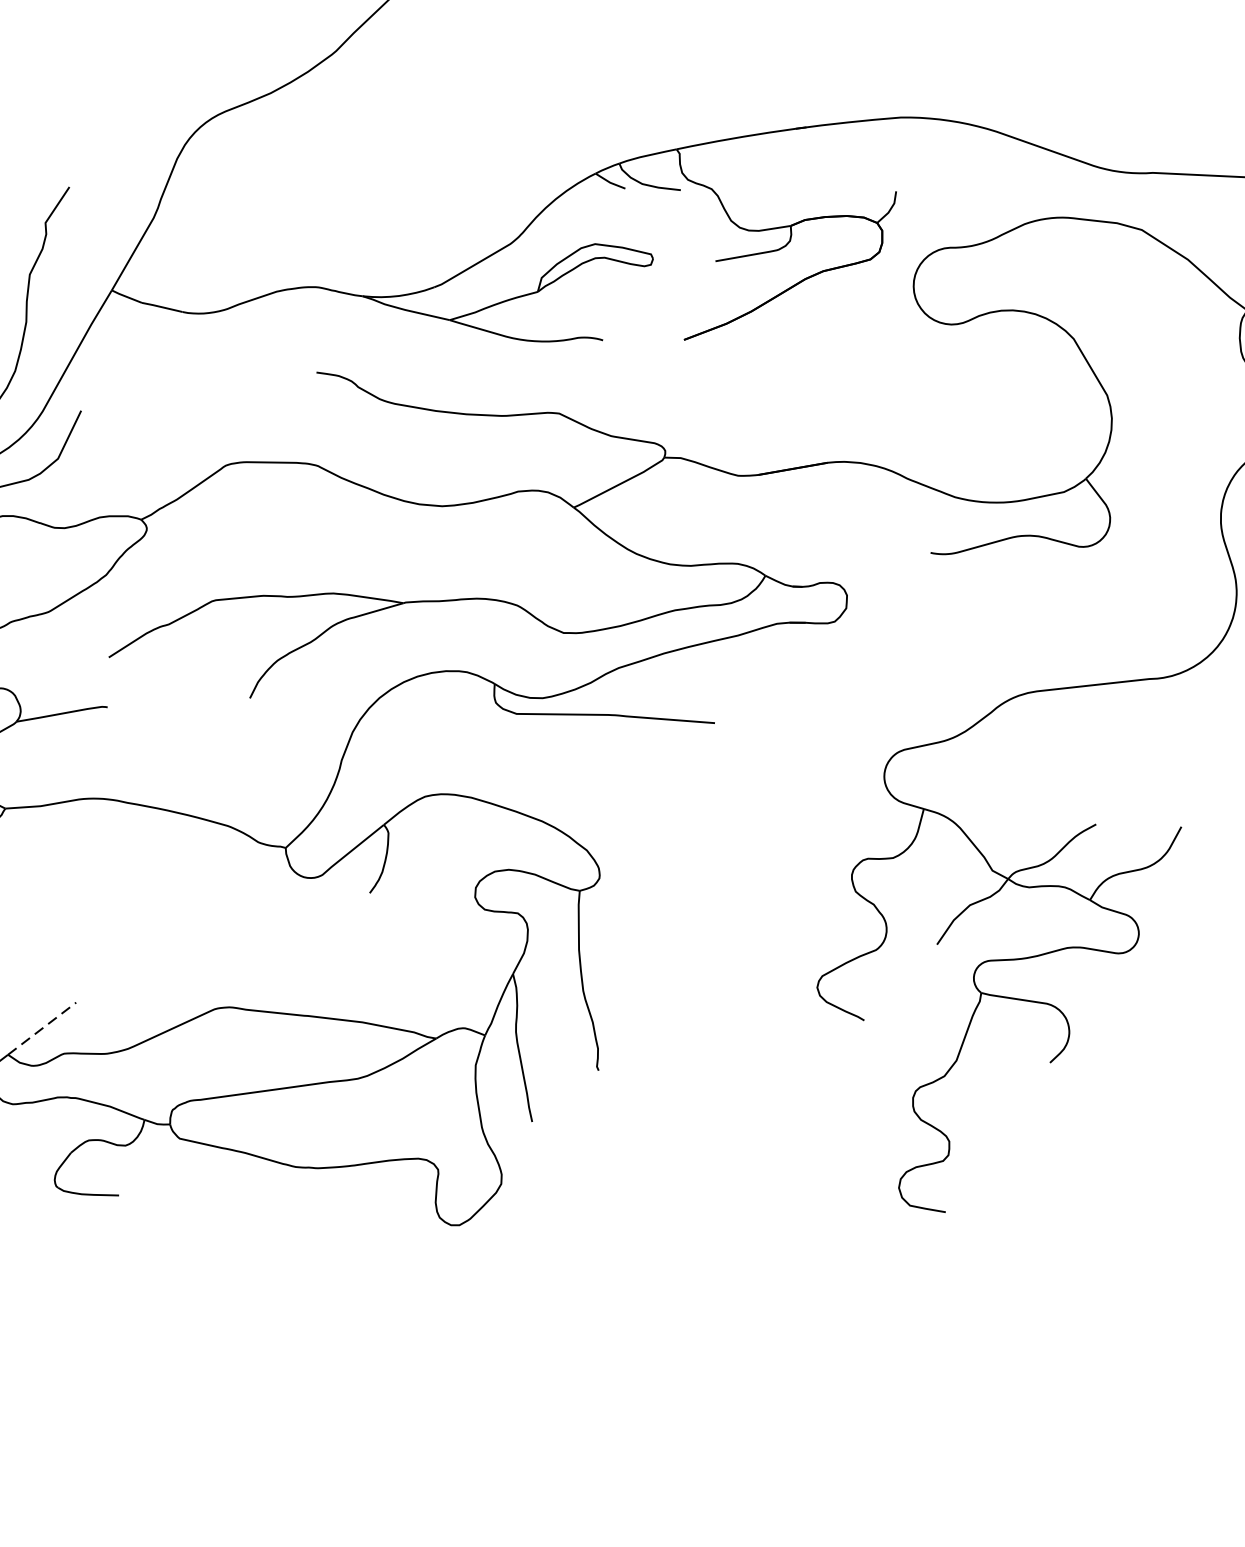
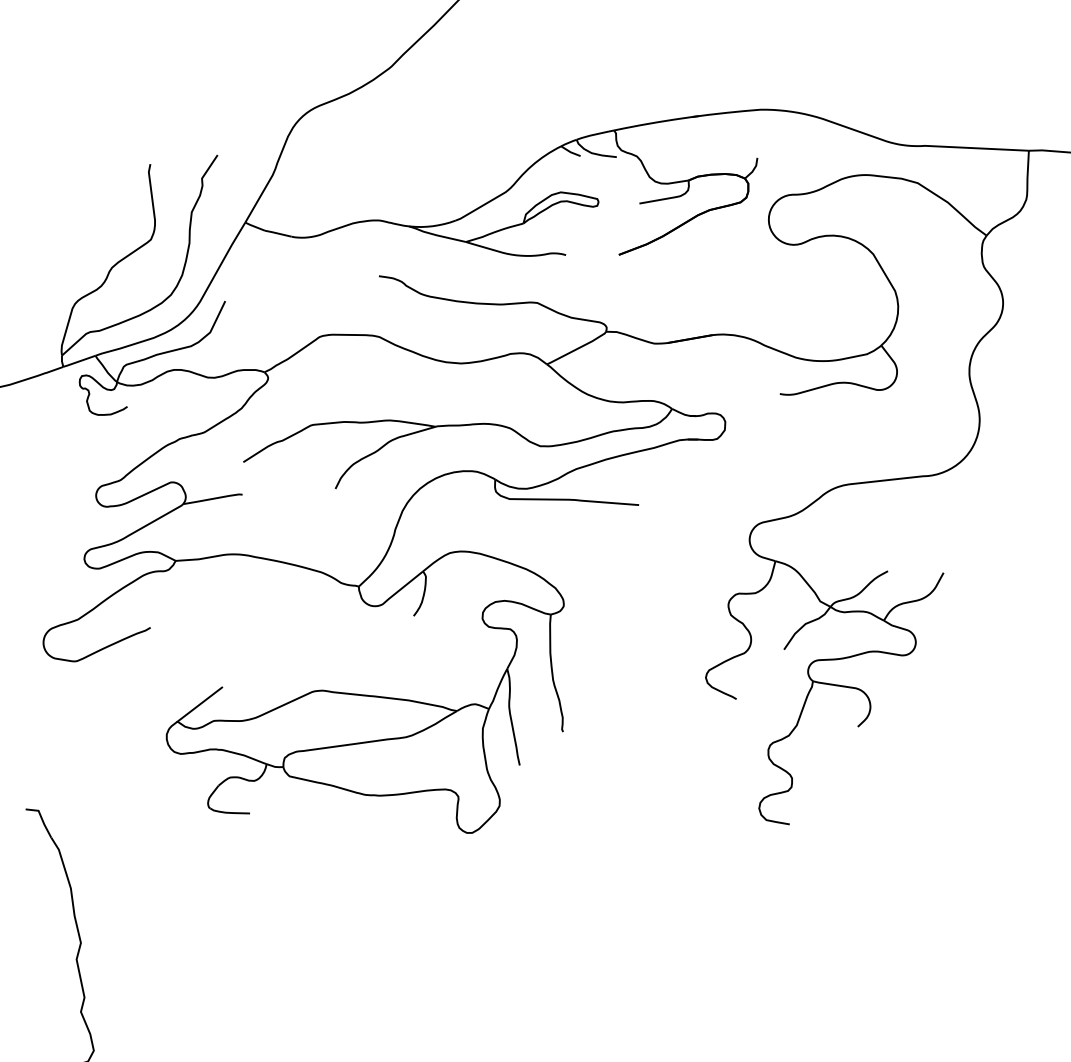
line: (43, 1028) -> (200, 704), dashed -> solid

